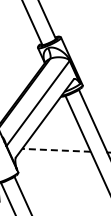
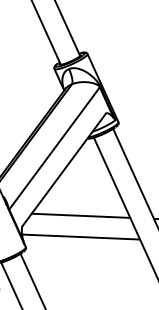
line: (56, 150) -> (80, 216), dashed -> solid
line: (56, 164) -> (80, 236), added

